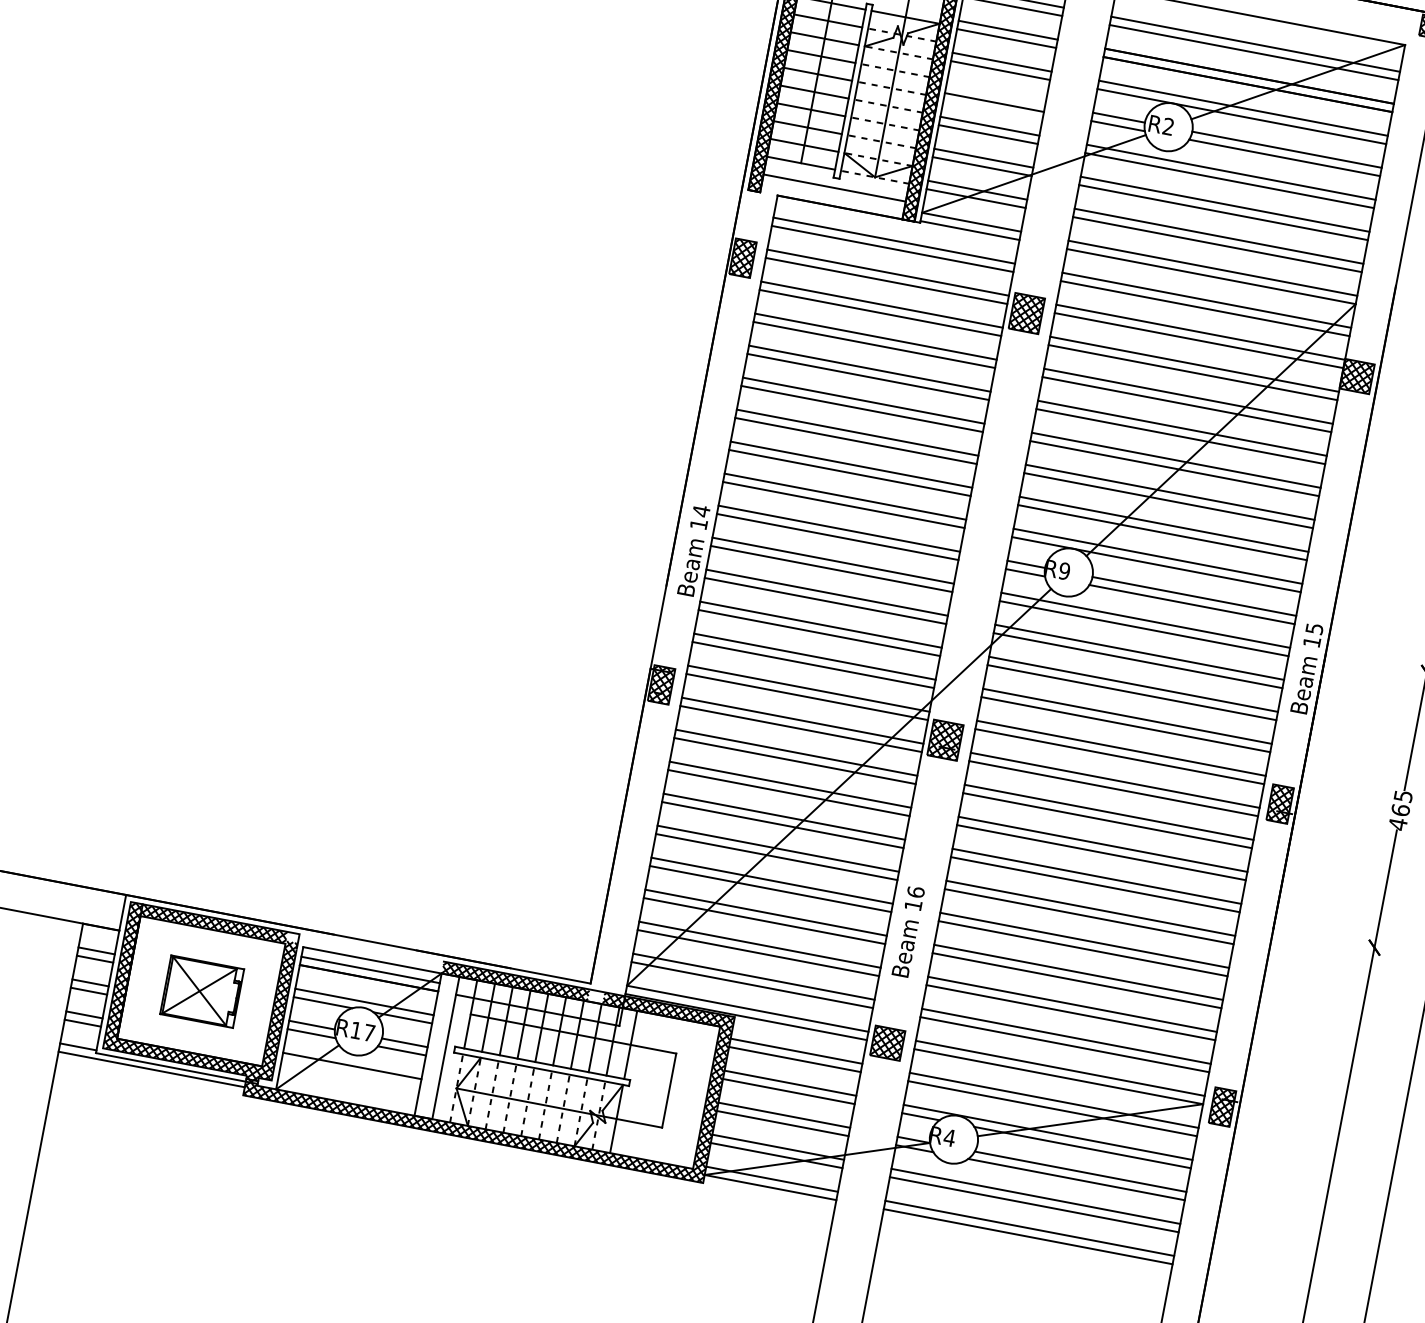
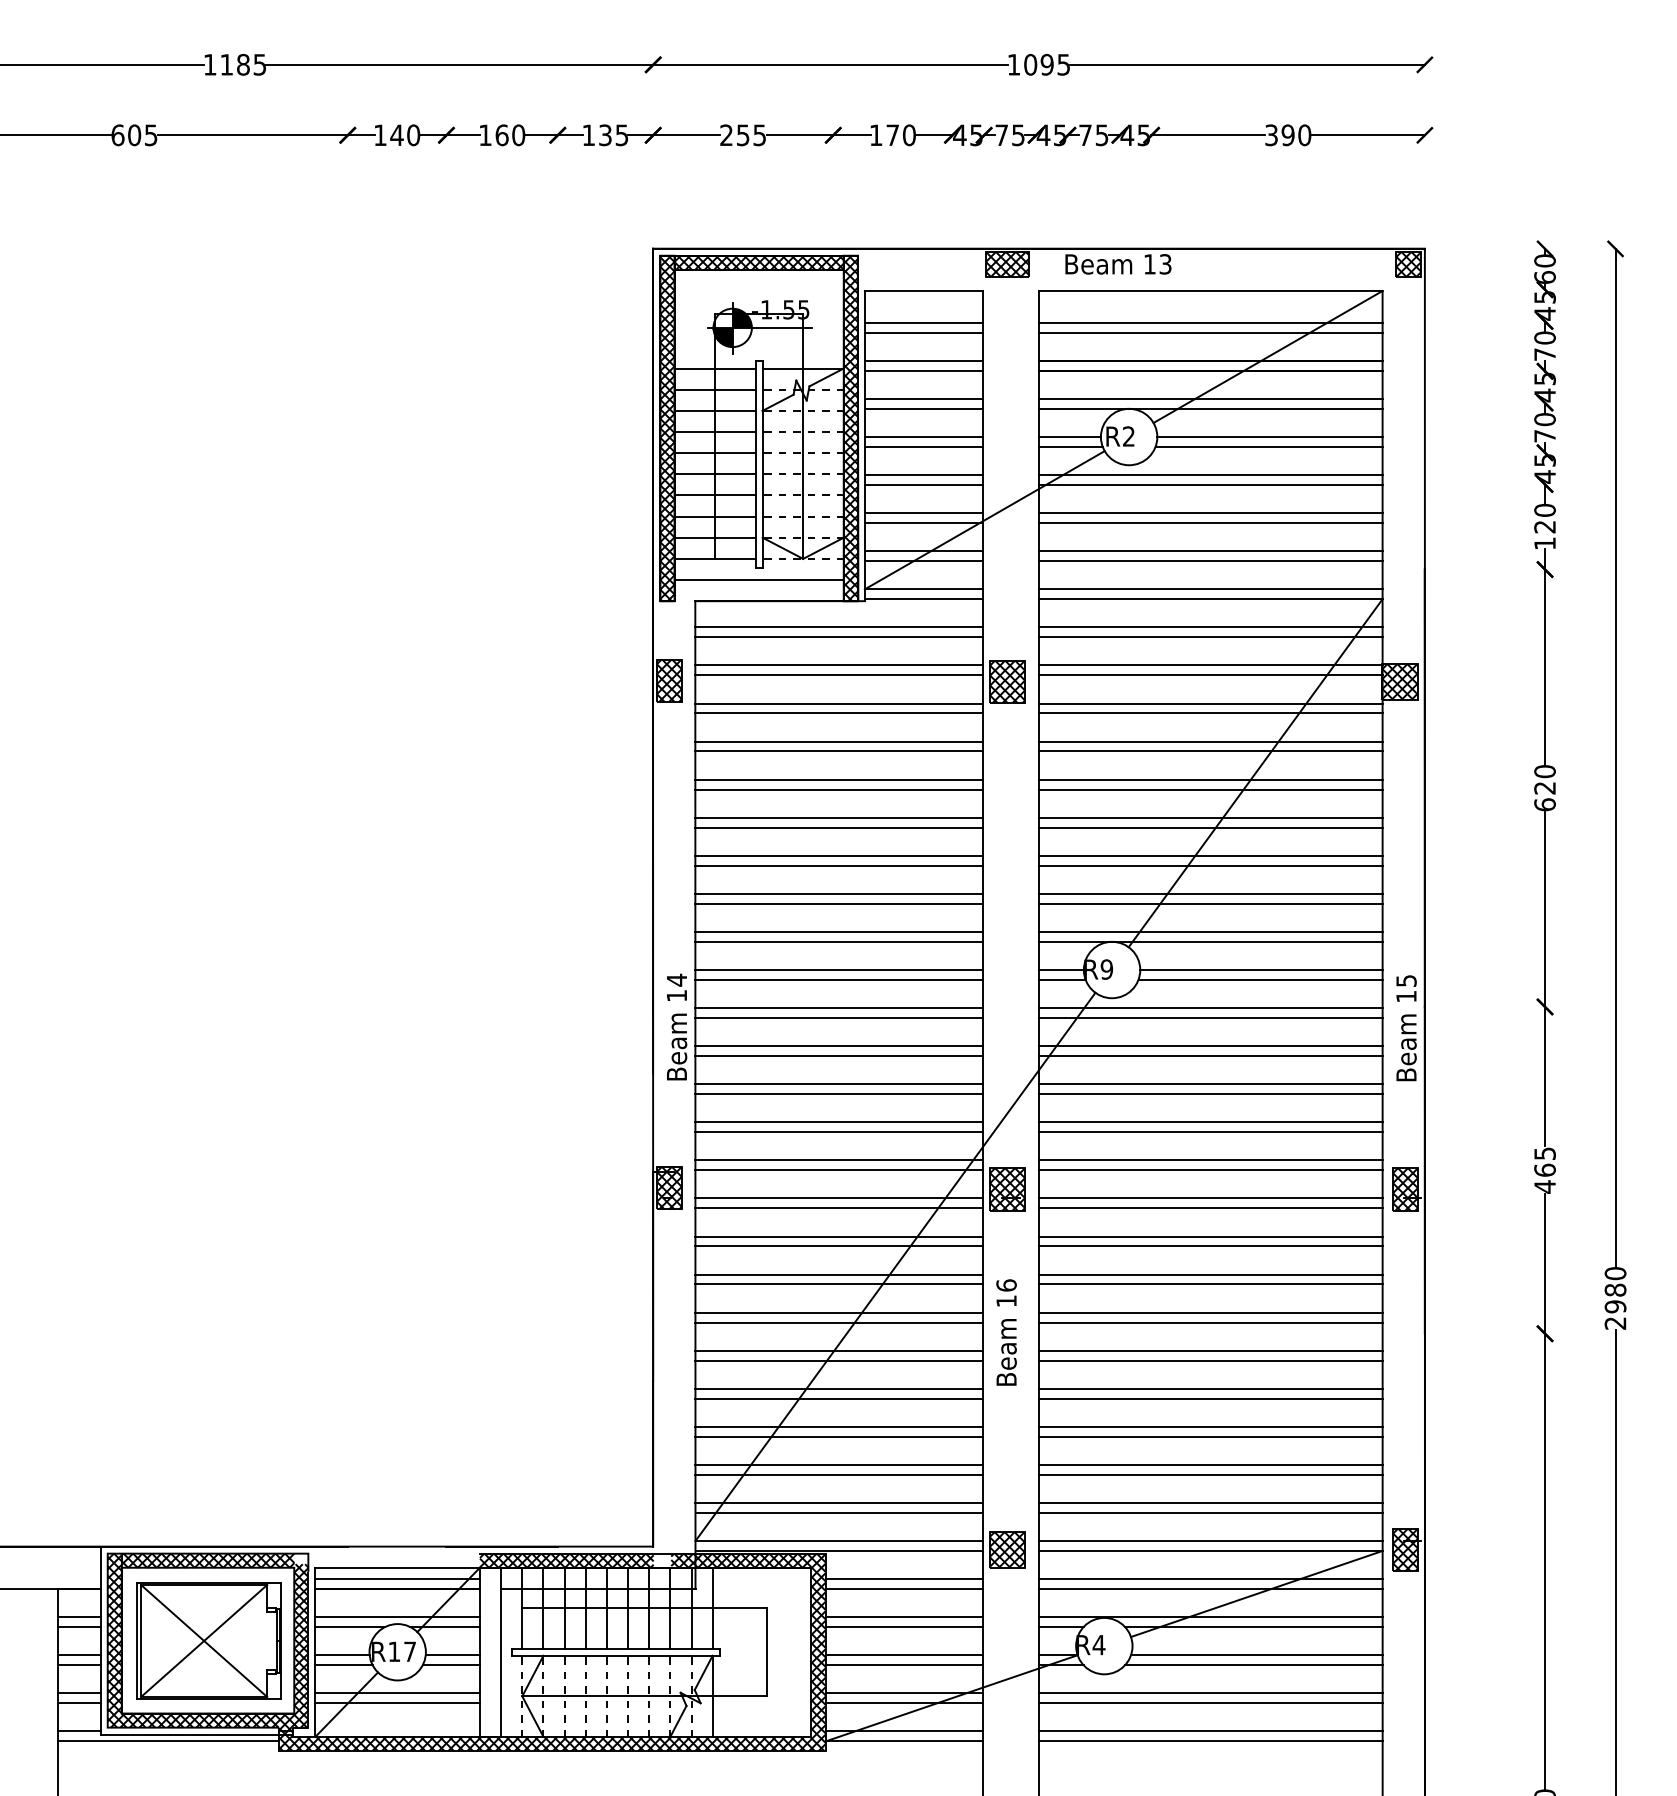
line: (995, 94) -> (923, 437), added
text: (908, 931) -> (1006, 1332), moved
part: (201, 991) -> (208, 1640), size x1.67
line: (350, 1074) -> (397, 1703), added

